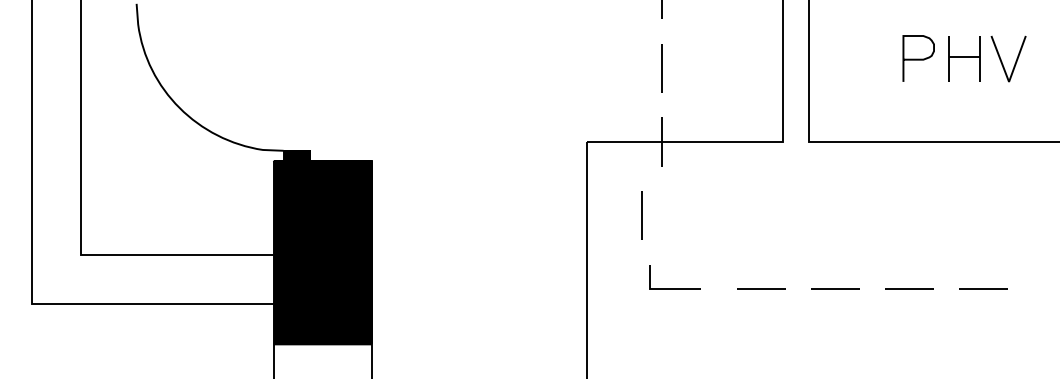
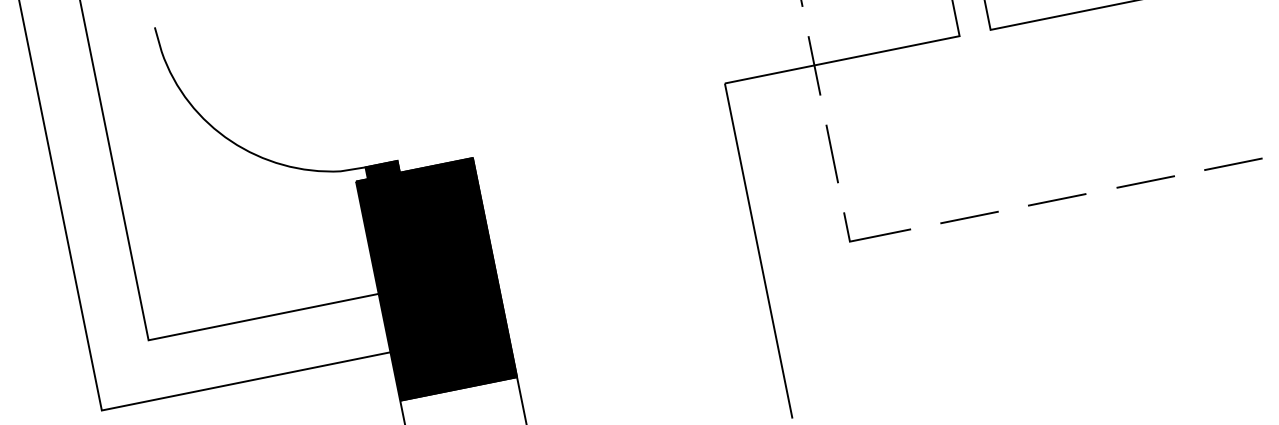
line: (641, 215) -> (832, 153), moved
line: (674, 288) -> (879, 234), moved

